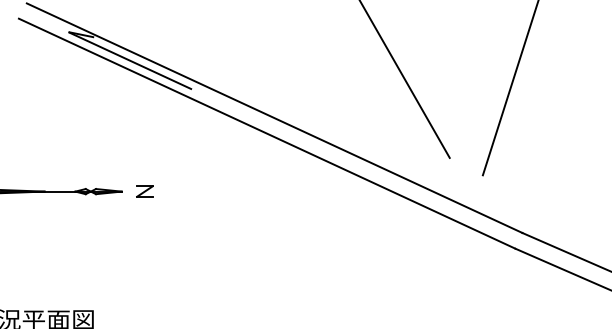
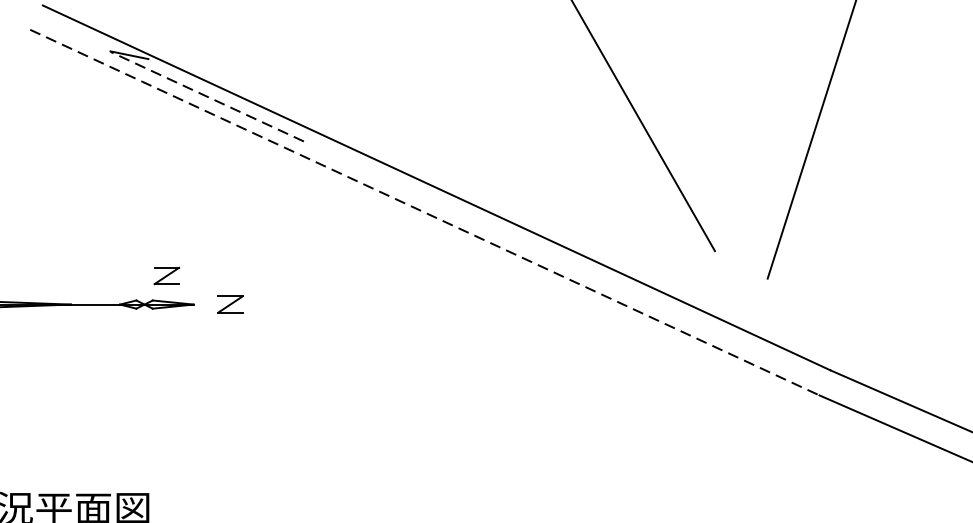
line: (129, 60) -> (205, 96), solid -> dashed
line: (267, 133) -> (425, 212), solid -> dashed
part: (104, 173) -> (166, 275), added

